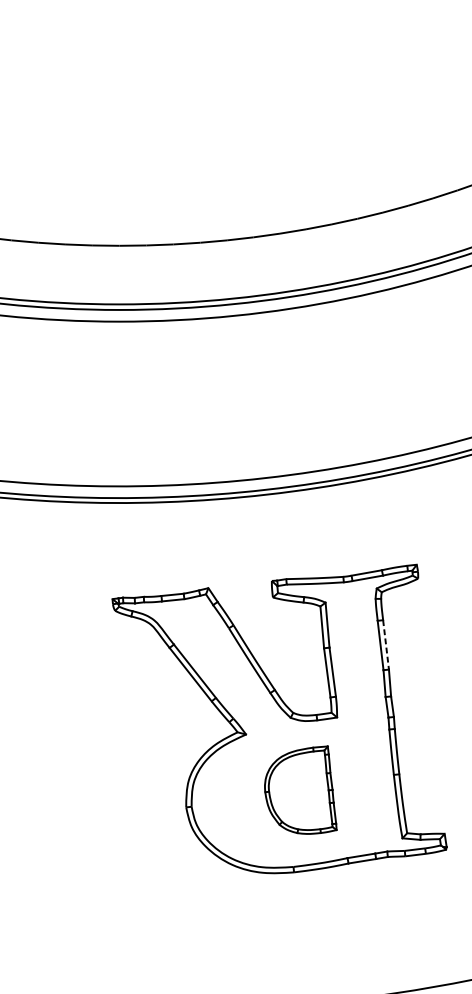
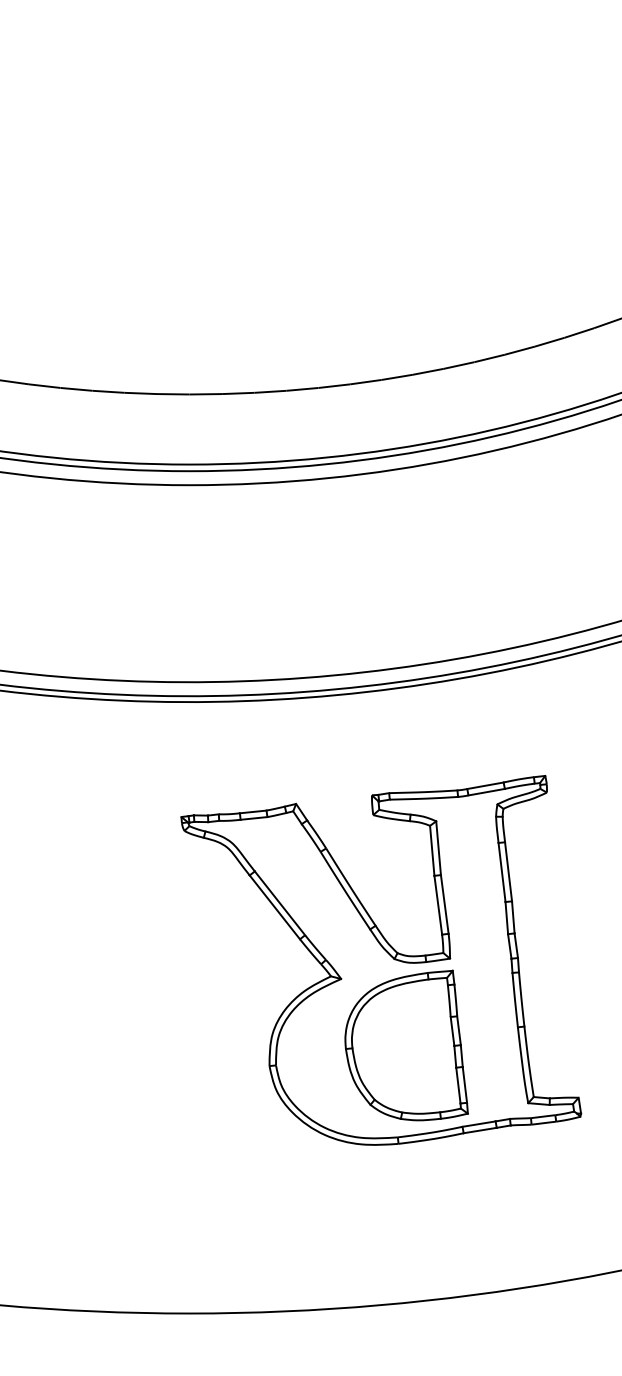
line: (386, 644) -> (508, 871), dashed -> solid
part: (300, 790) -> (406, 1045), size x1.43

